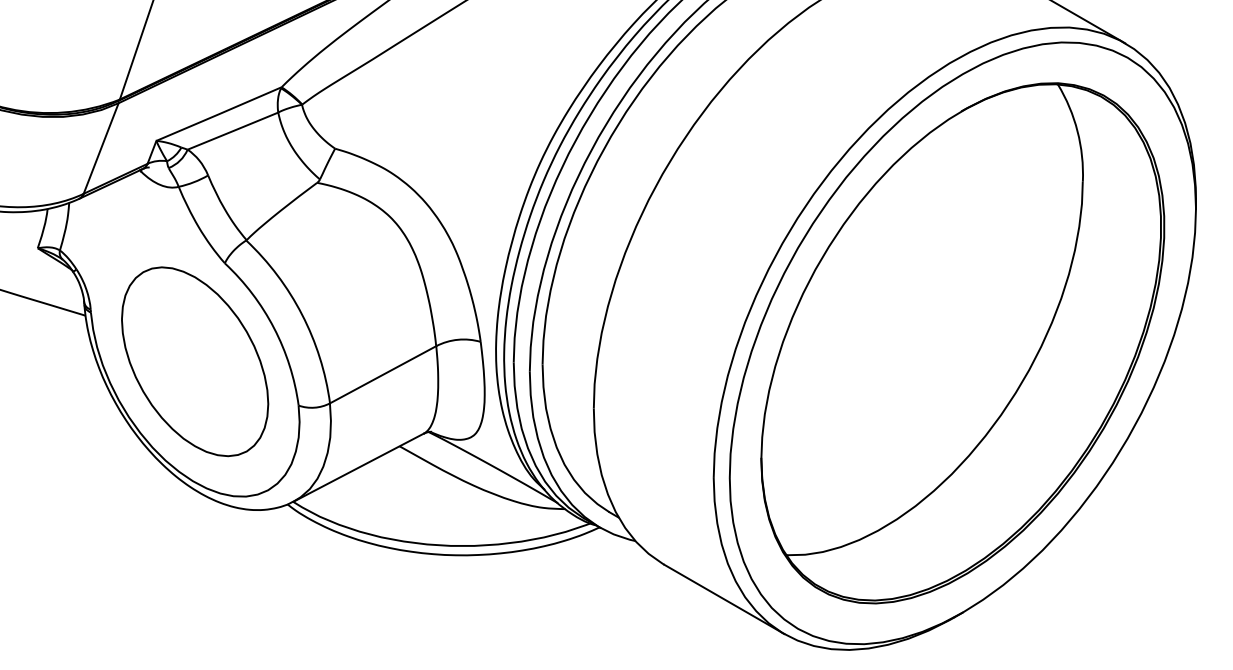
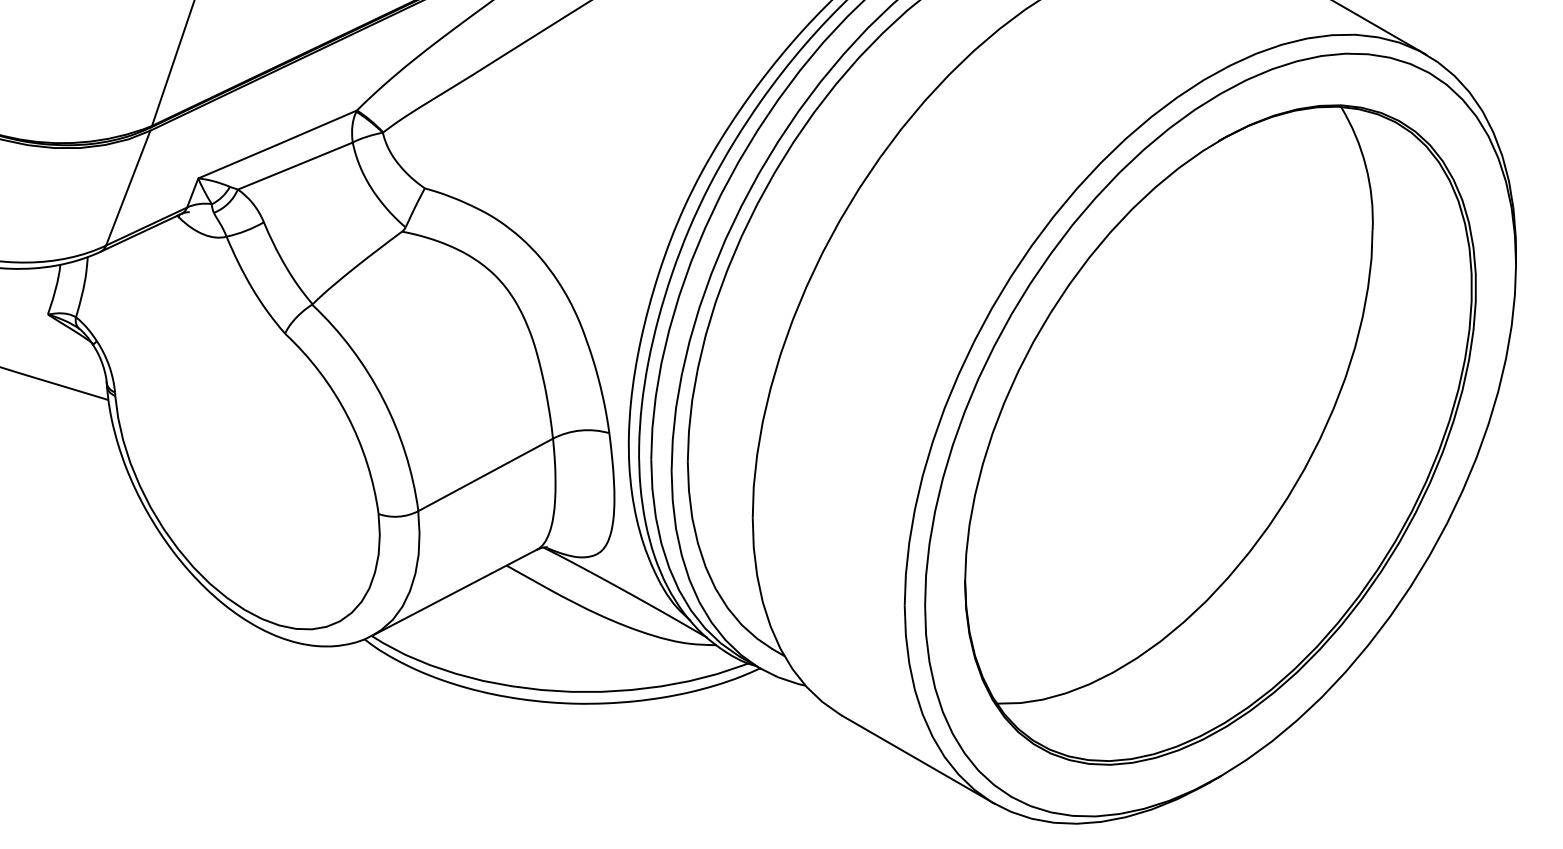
part: (195, 361) -> (247, 458), removed

